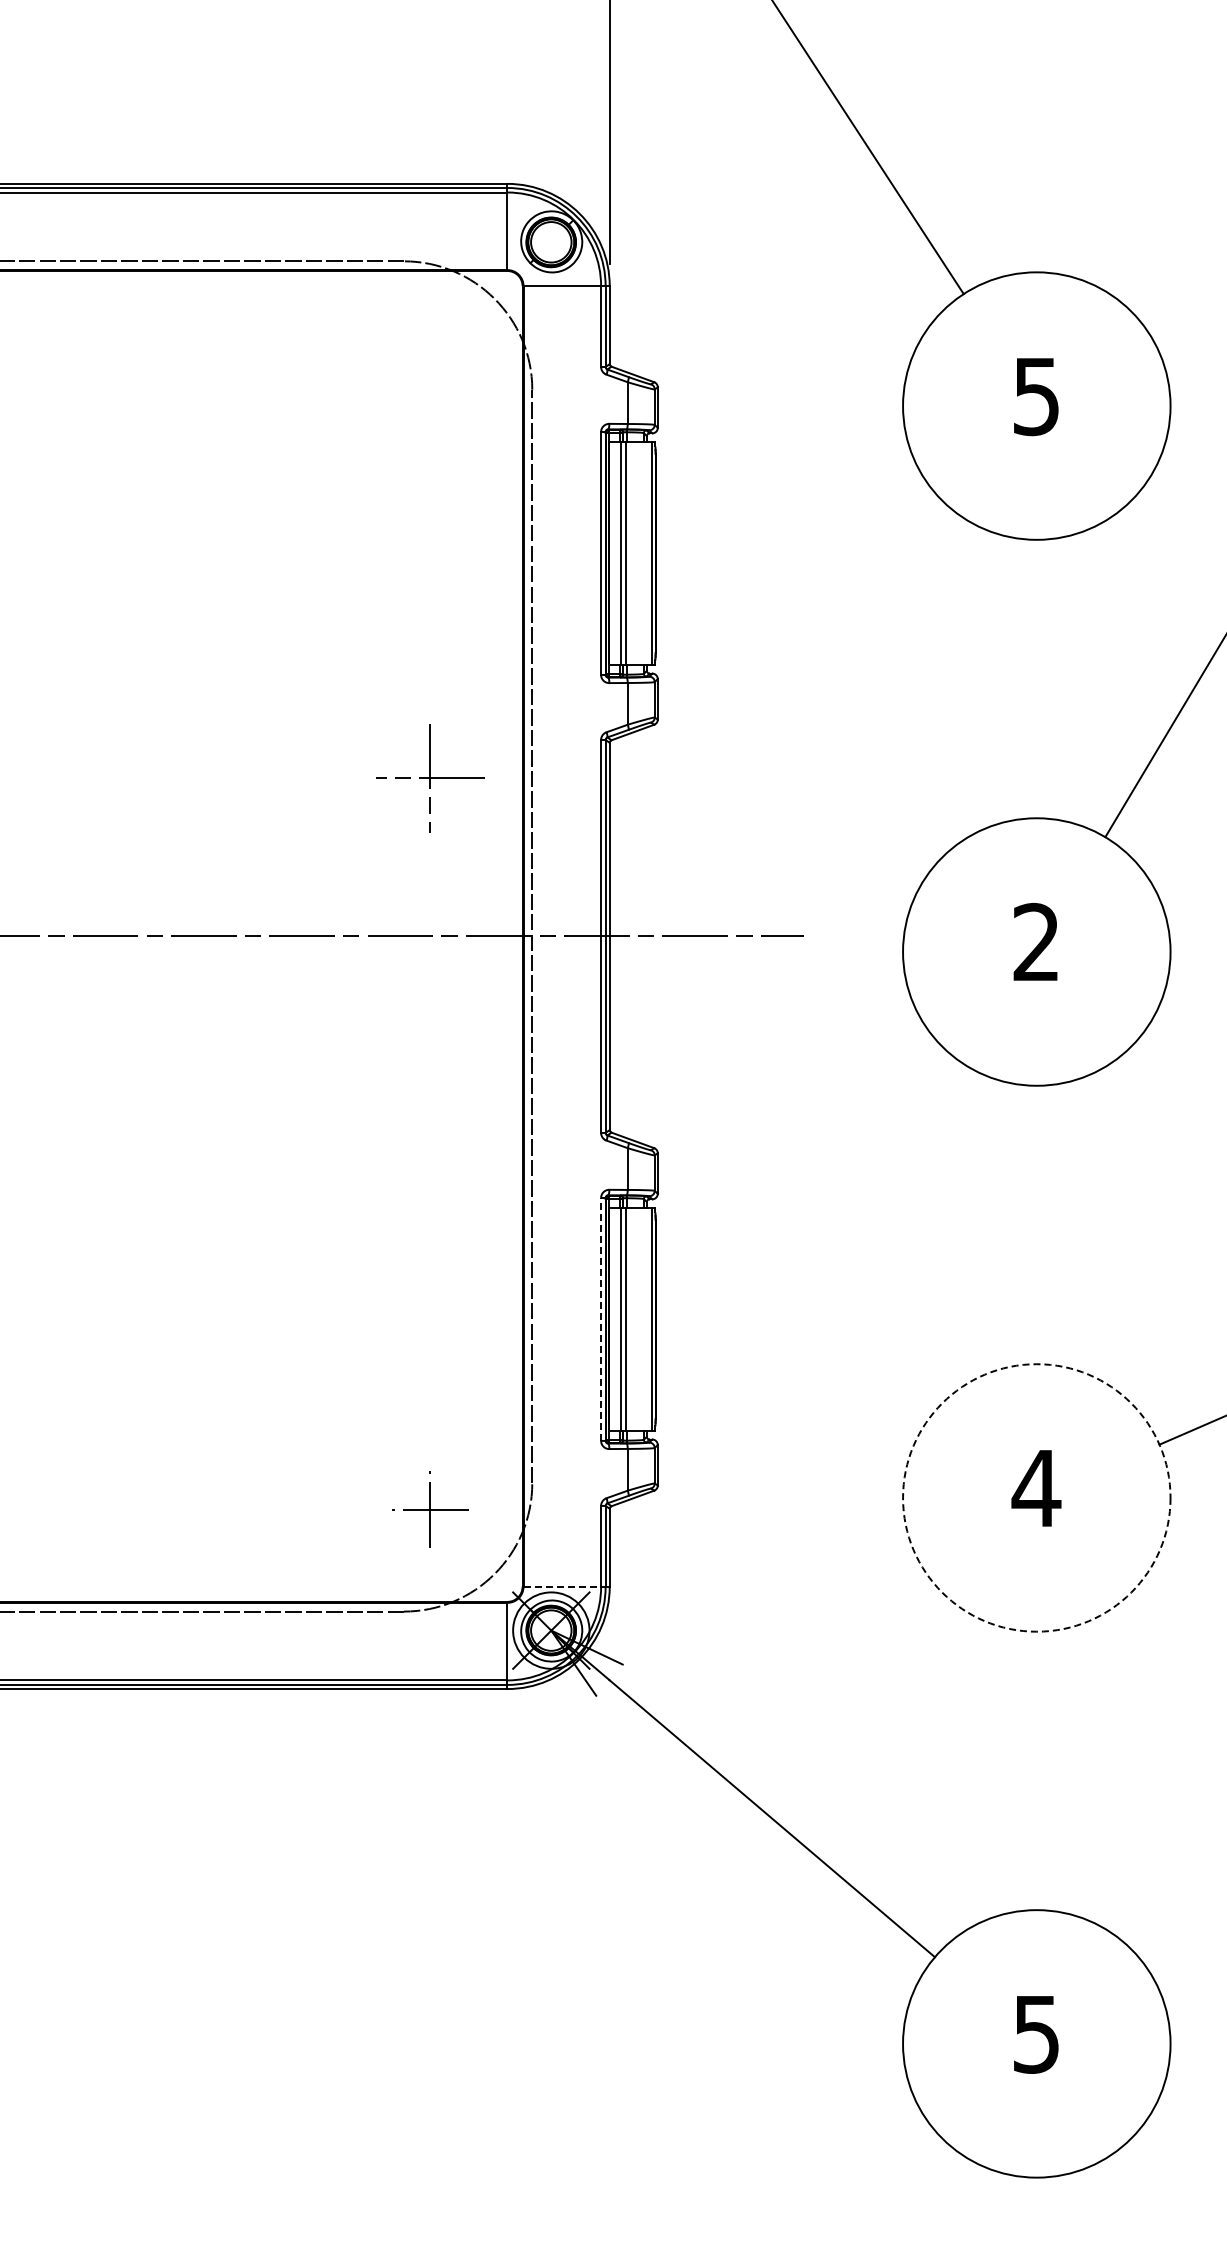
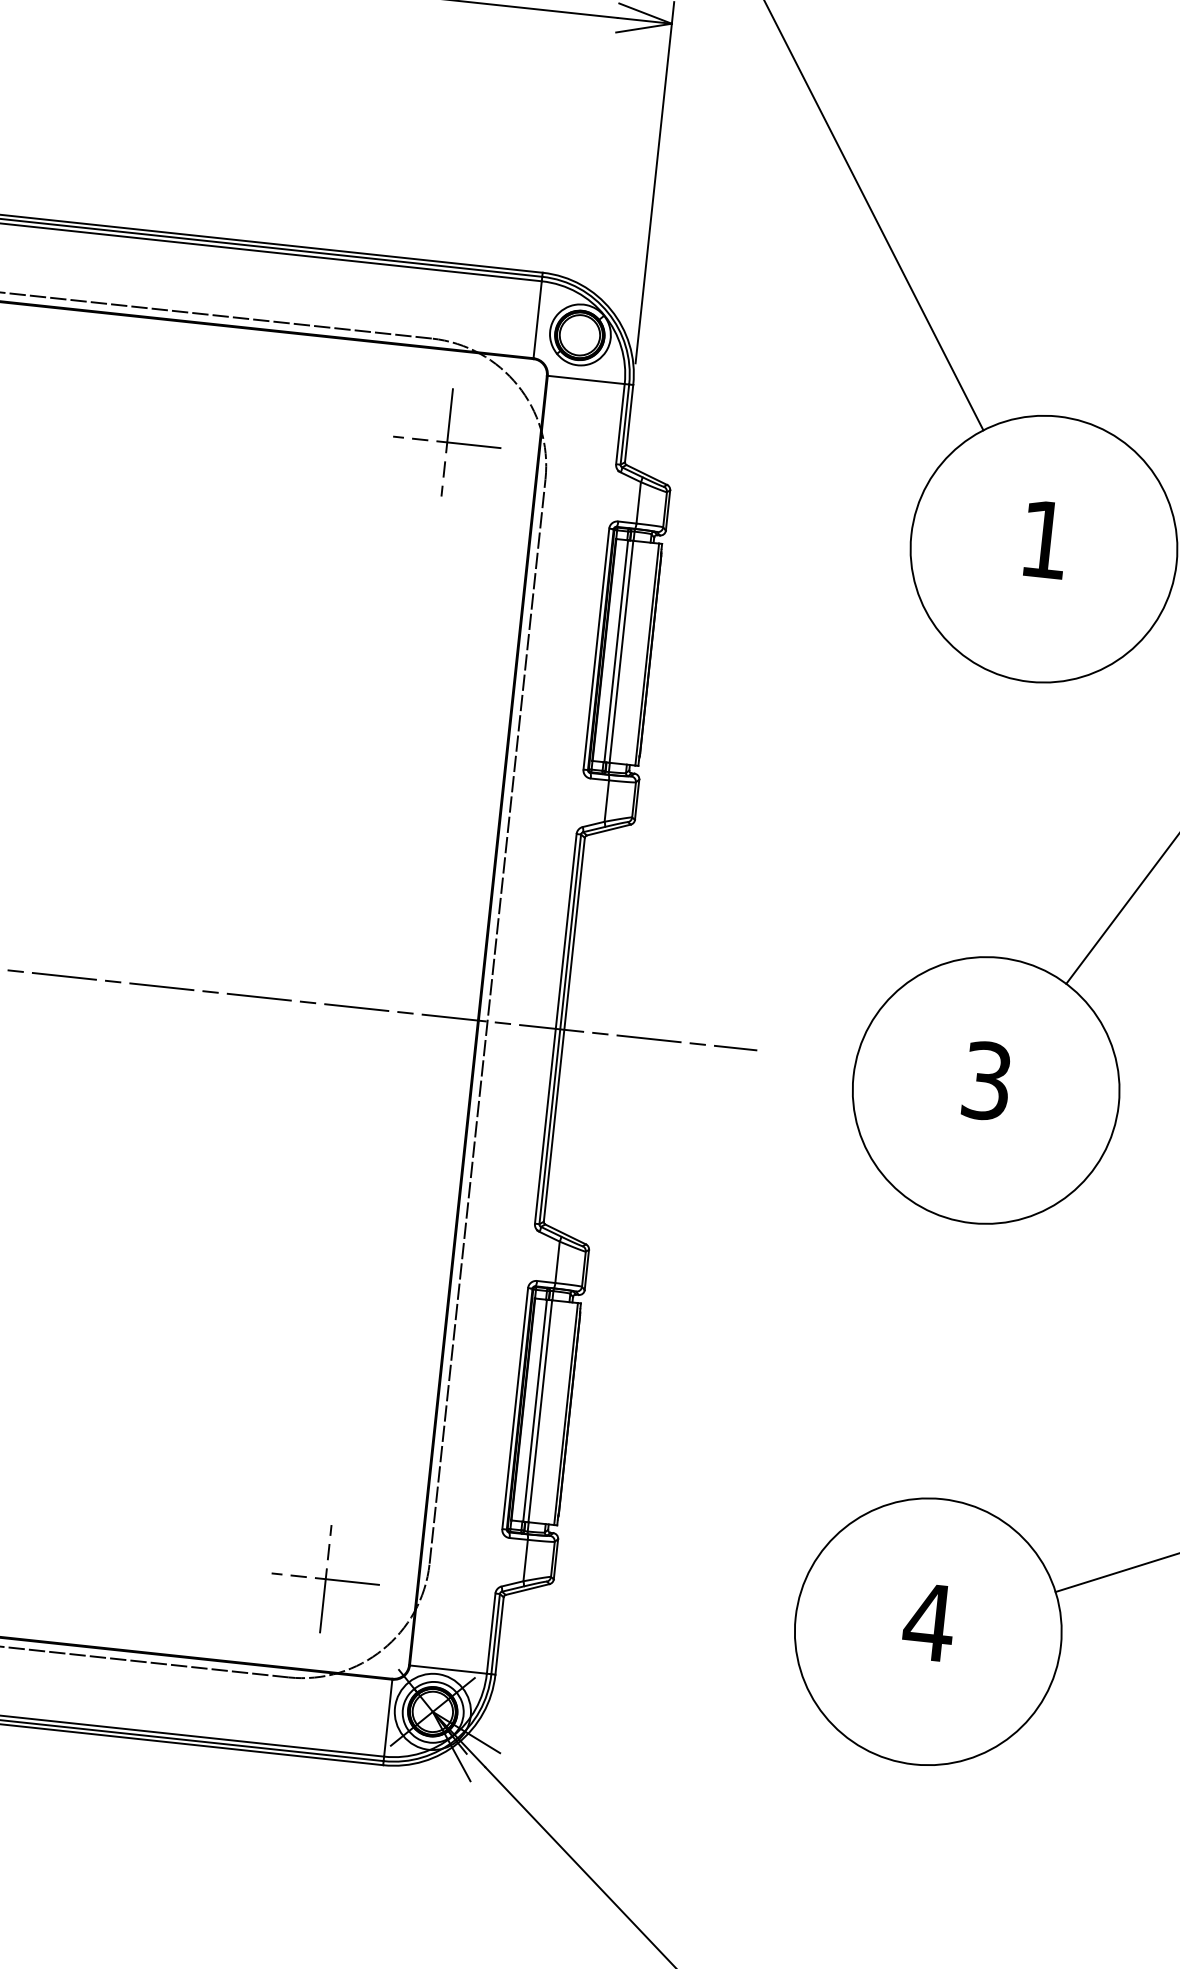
text: (1036, 397) -> (1044, 540), 5 -> 1
part: (430, 778) -> (447, 442), moved
text: (1036, 942) -> (986, 1081), 2 -> 3
line: (601, 1318) -> (515, 1407), dashed -> solid
circle: (1036, 1497) -> (928, 1631), dashed -> solid
part: (430, 1509) -> (325, 1579), size x1.43
line: (562, 1586) -> (448, 1669), dashed -> solid

